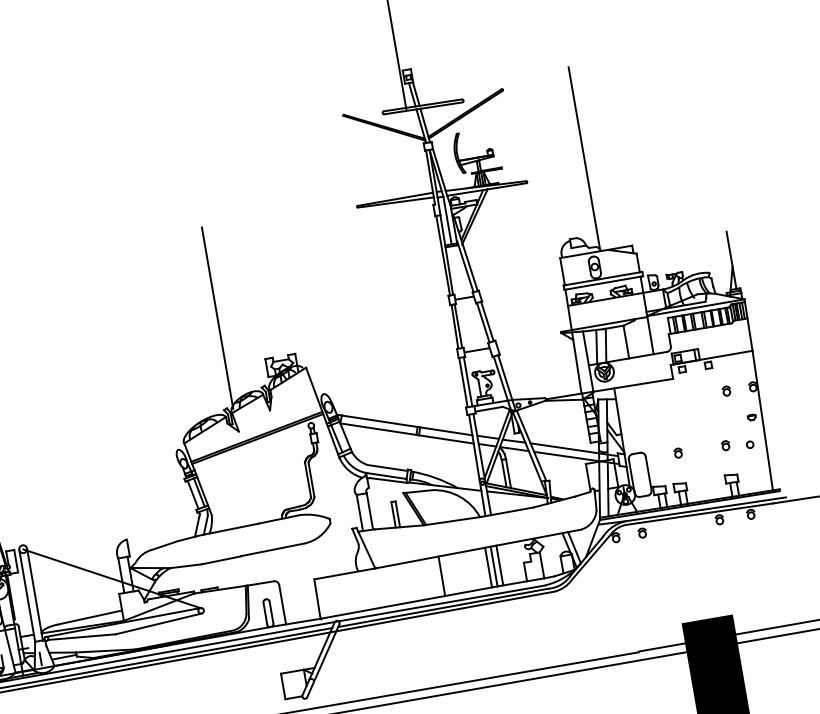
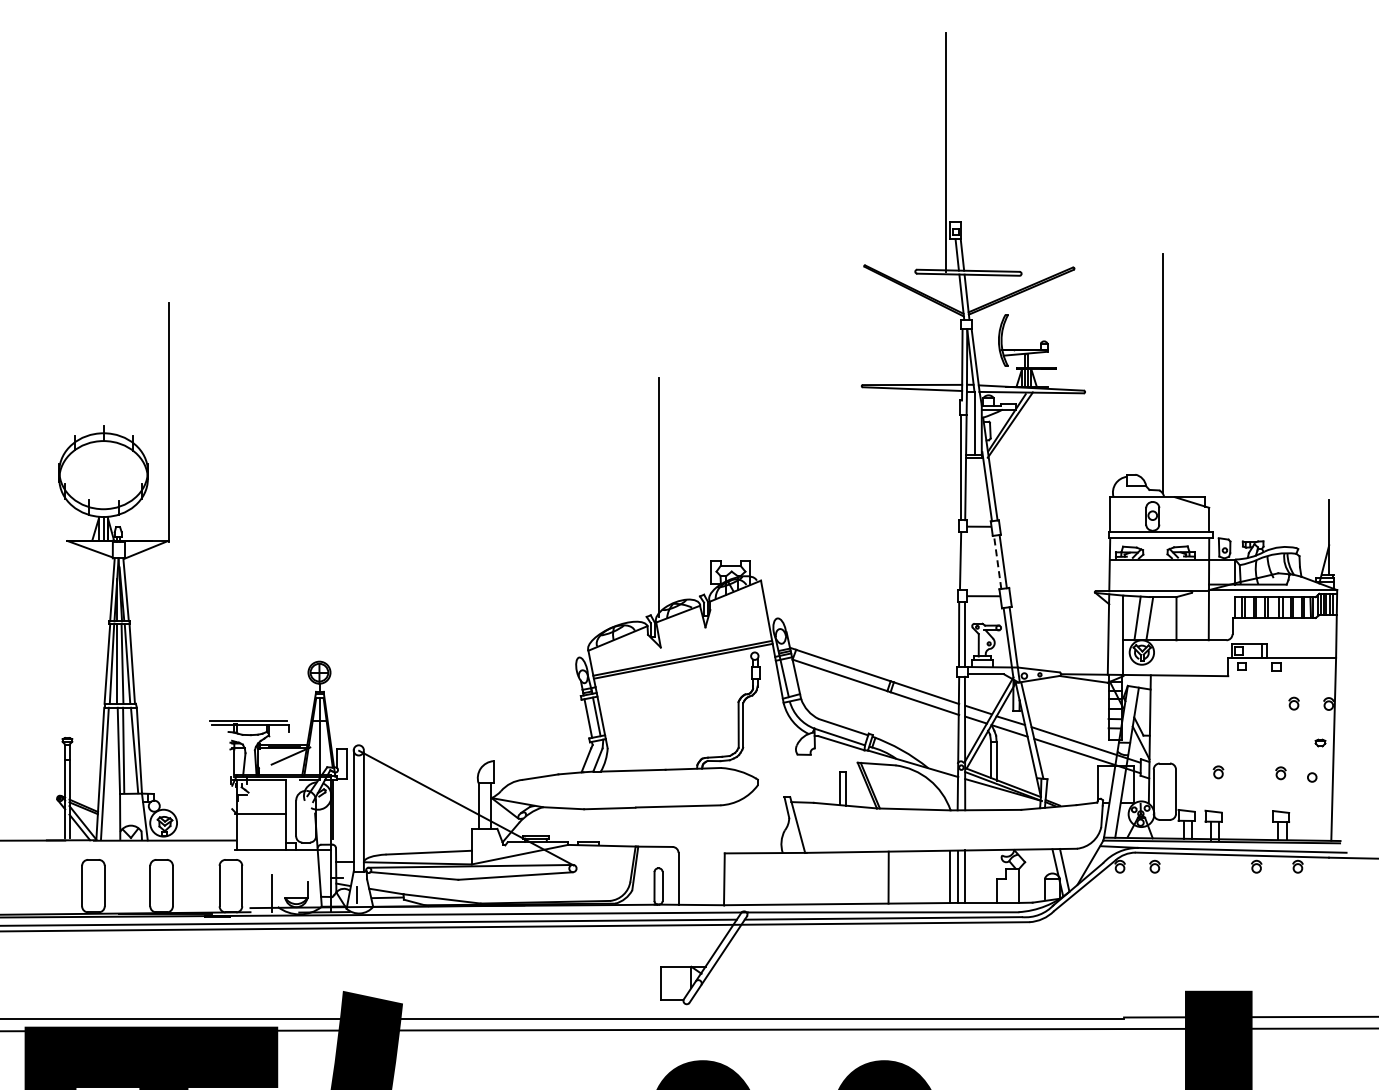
line: (483, 322) -> (997, 562), solid -> dashed
line: (458, 326) -> (965, 561), removed
line: (369, 510) -> (810, 777), removed
line: (359, 512) -> (797, 777), removed

